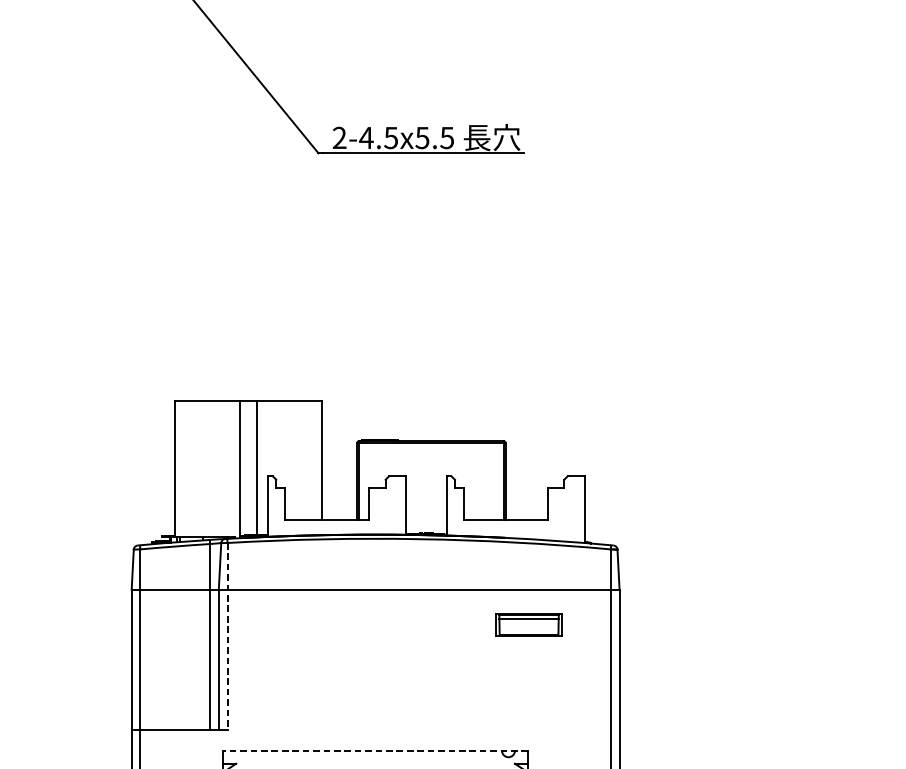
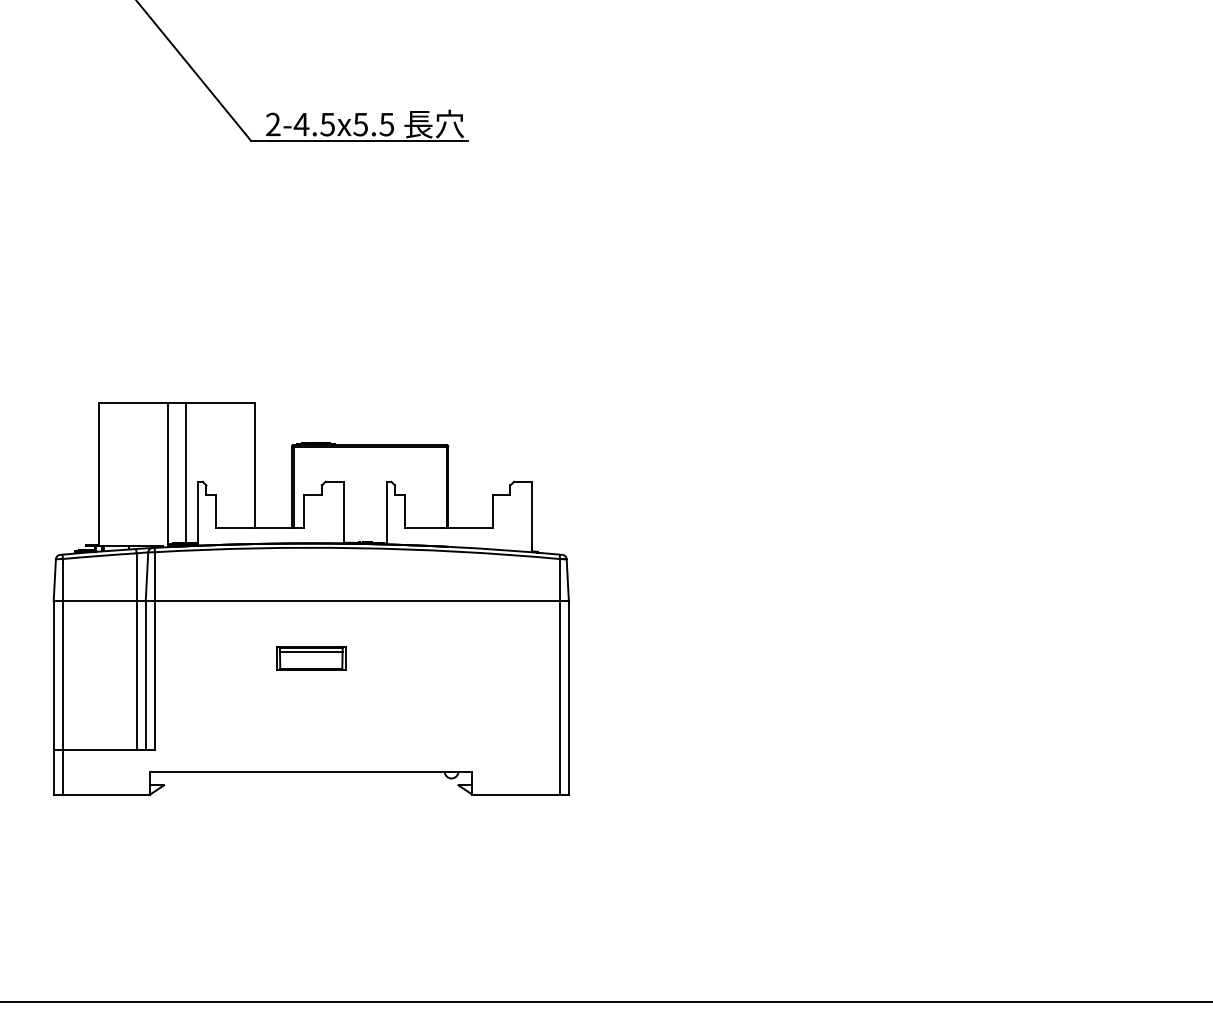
part: (529, 624) -> (311, 658), moved
line: (227, 636) -> (154, 650), dashed -> solid
line: (375, 750) -> (311, 771), dashed -> solid

